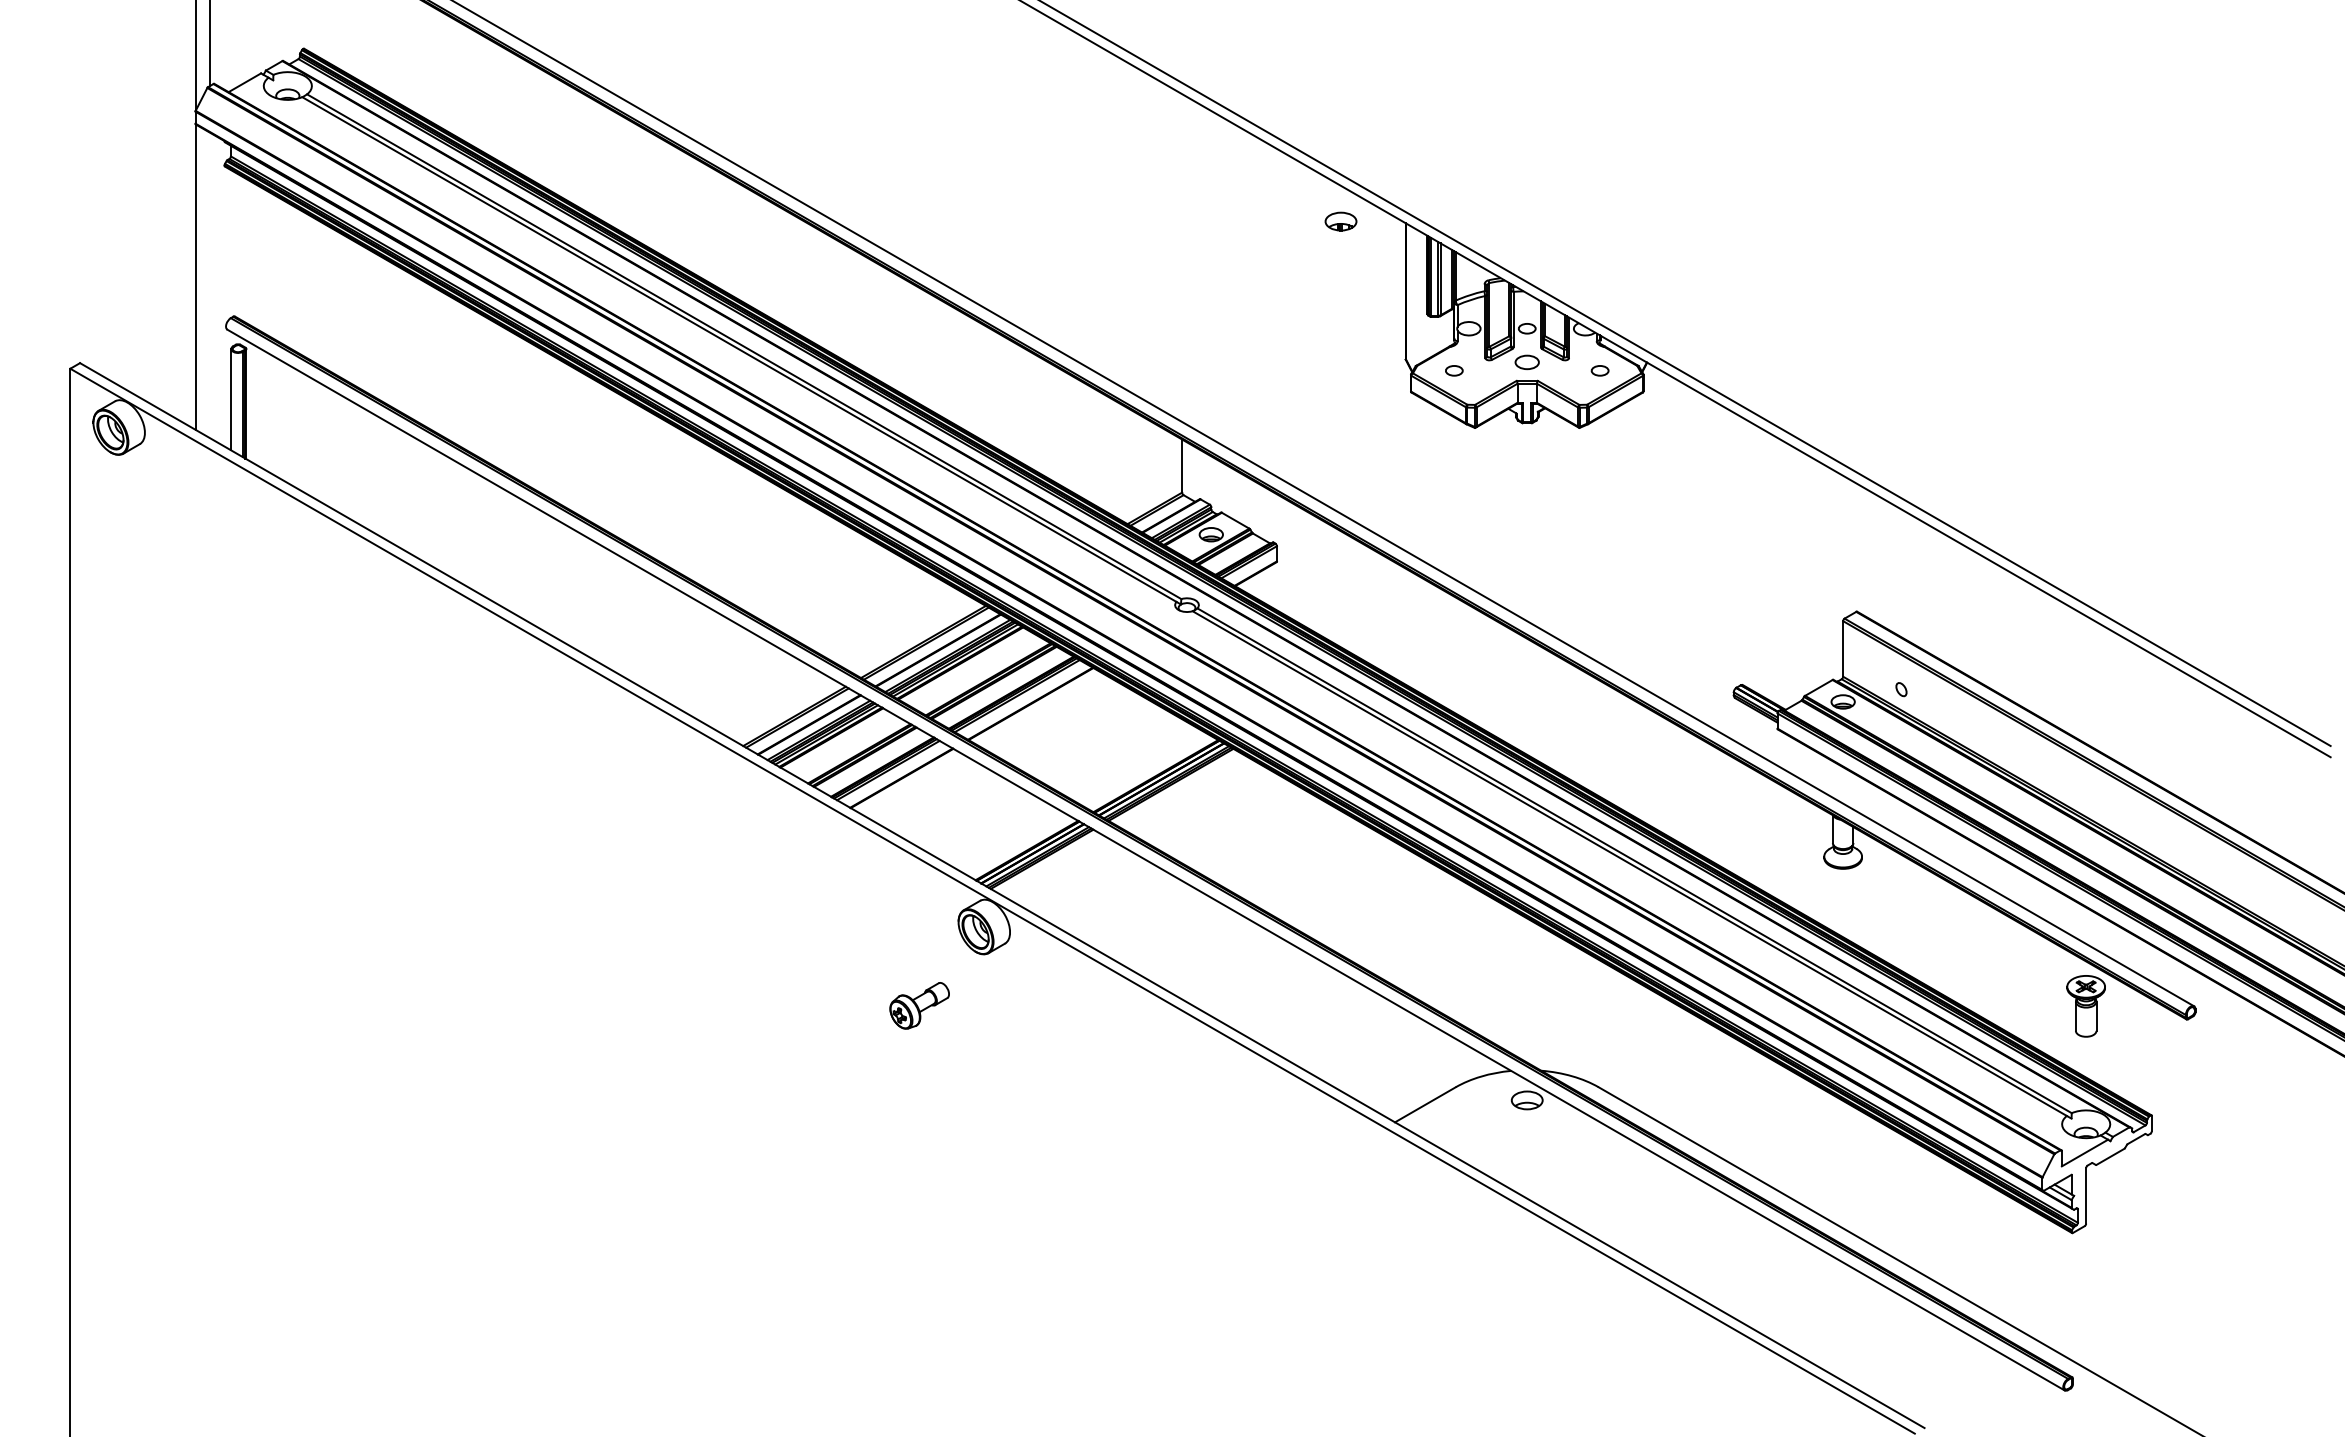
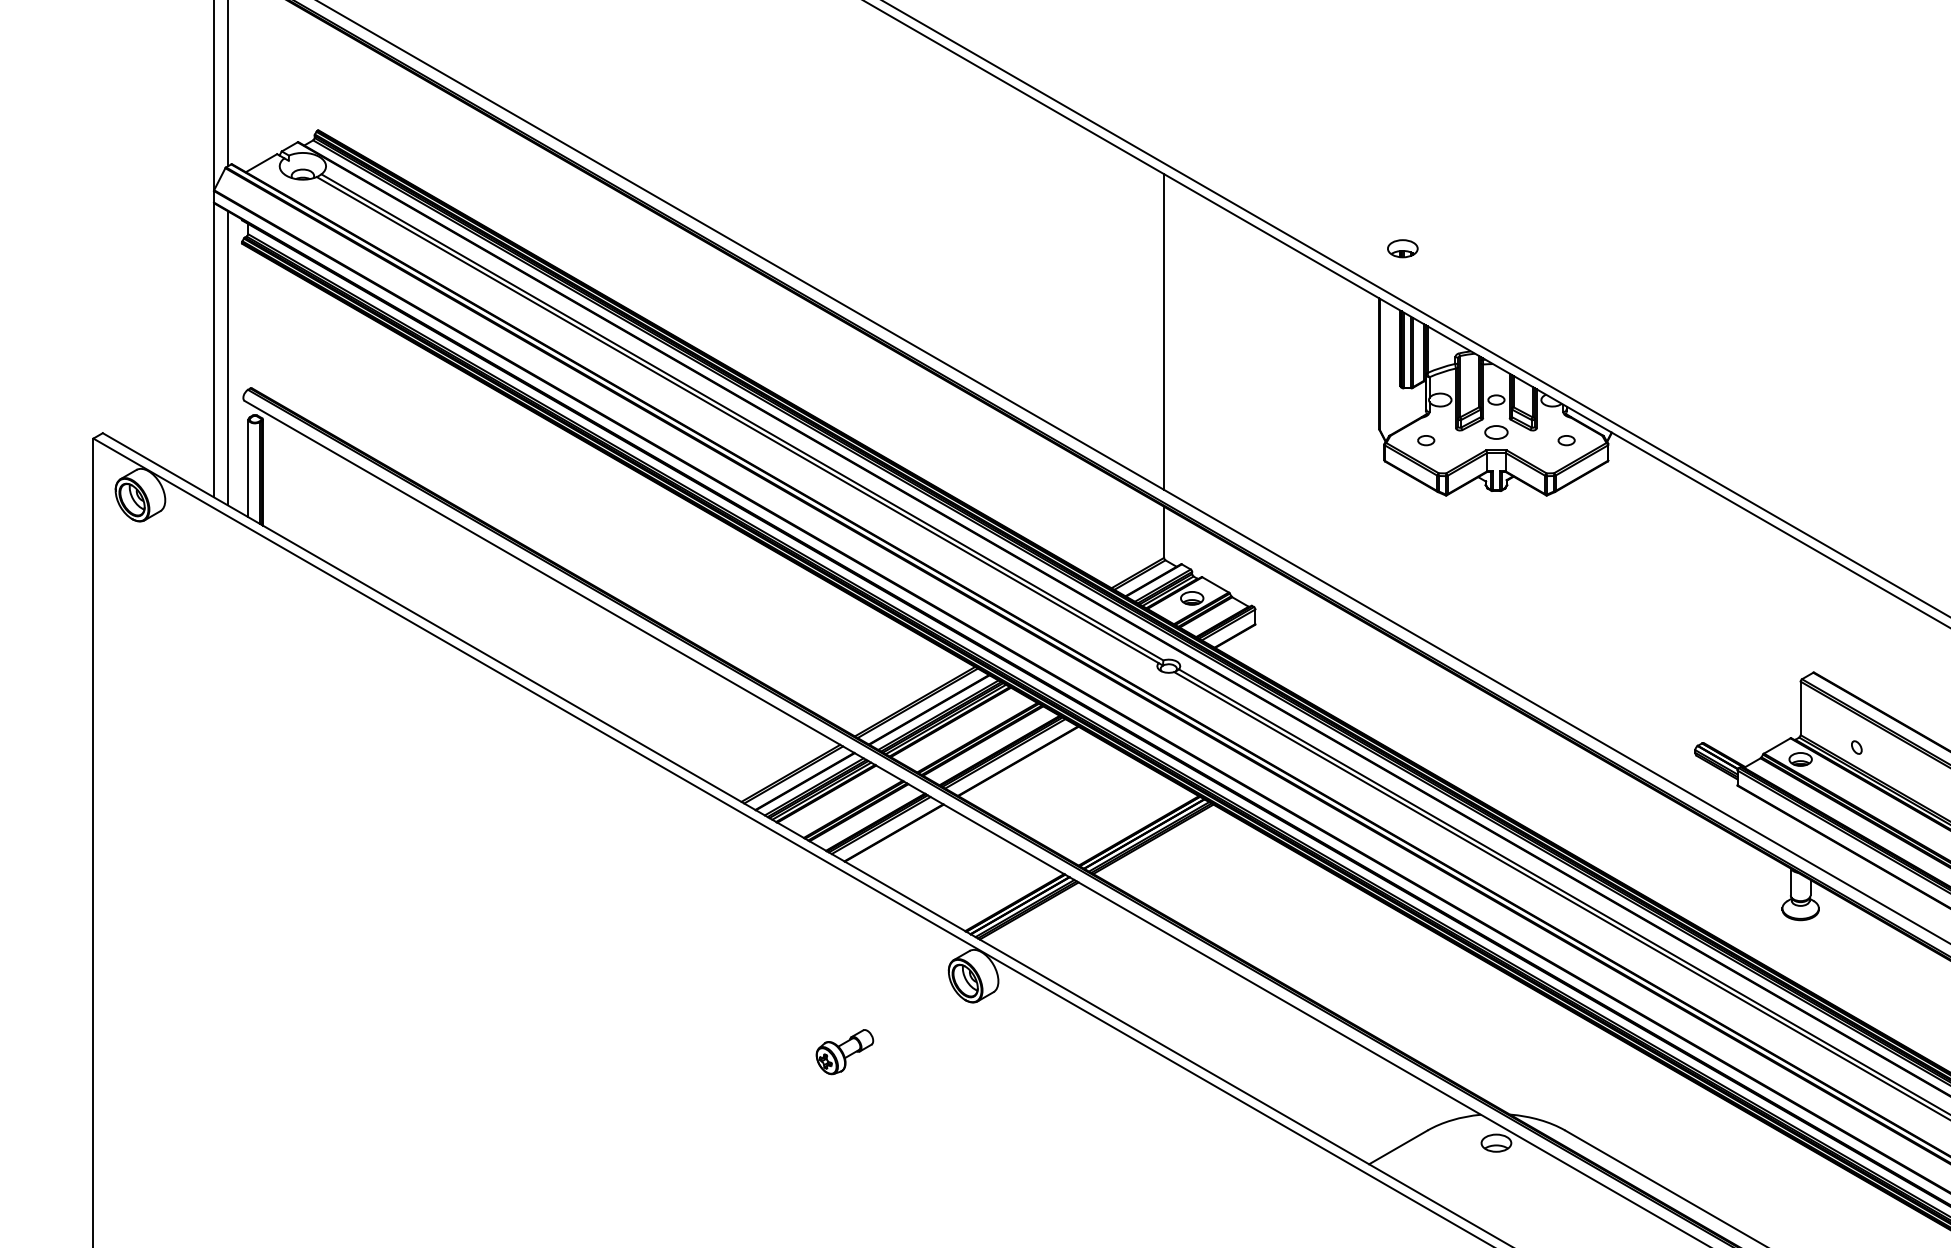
part: (1340, 221) -> (1402, 248), moved
line: (1182, 258) -> (1164, 332), added
line: (210, 285) -> (228, 358), added
part: (919, 1005) -> (844, 1051), moved

